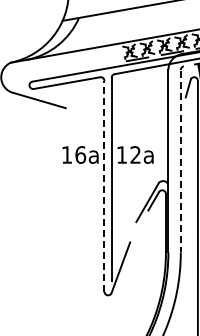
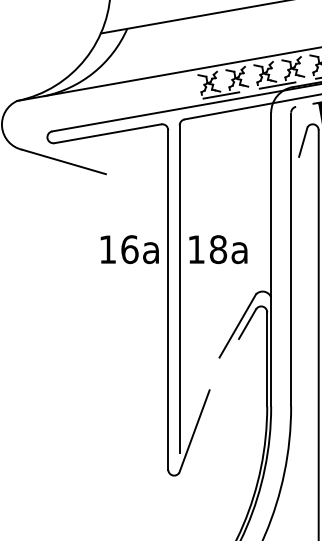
text: (135, 154) -> (218, 248), 12a -> 18a
line: (180, 161) -> (290, 260), dashed -> solid
line: (104, 185) -> (168, 298), dashed -> solid

